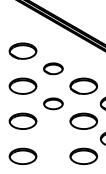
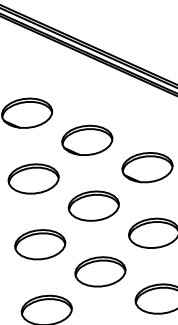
part: (53, 68) -> (87, 140), size x1.43
part: (53, 103) -> (94, 205), size x1.43
part: (53, 138) -> (100, 271), added

